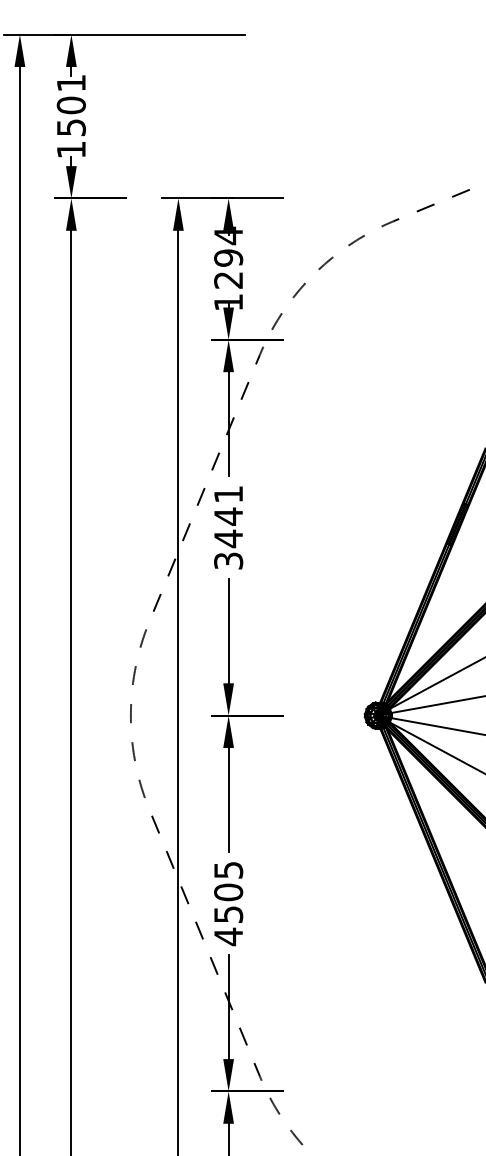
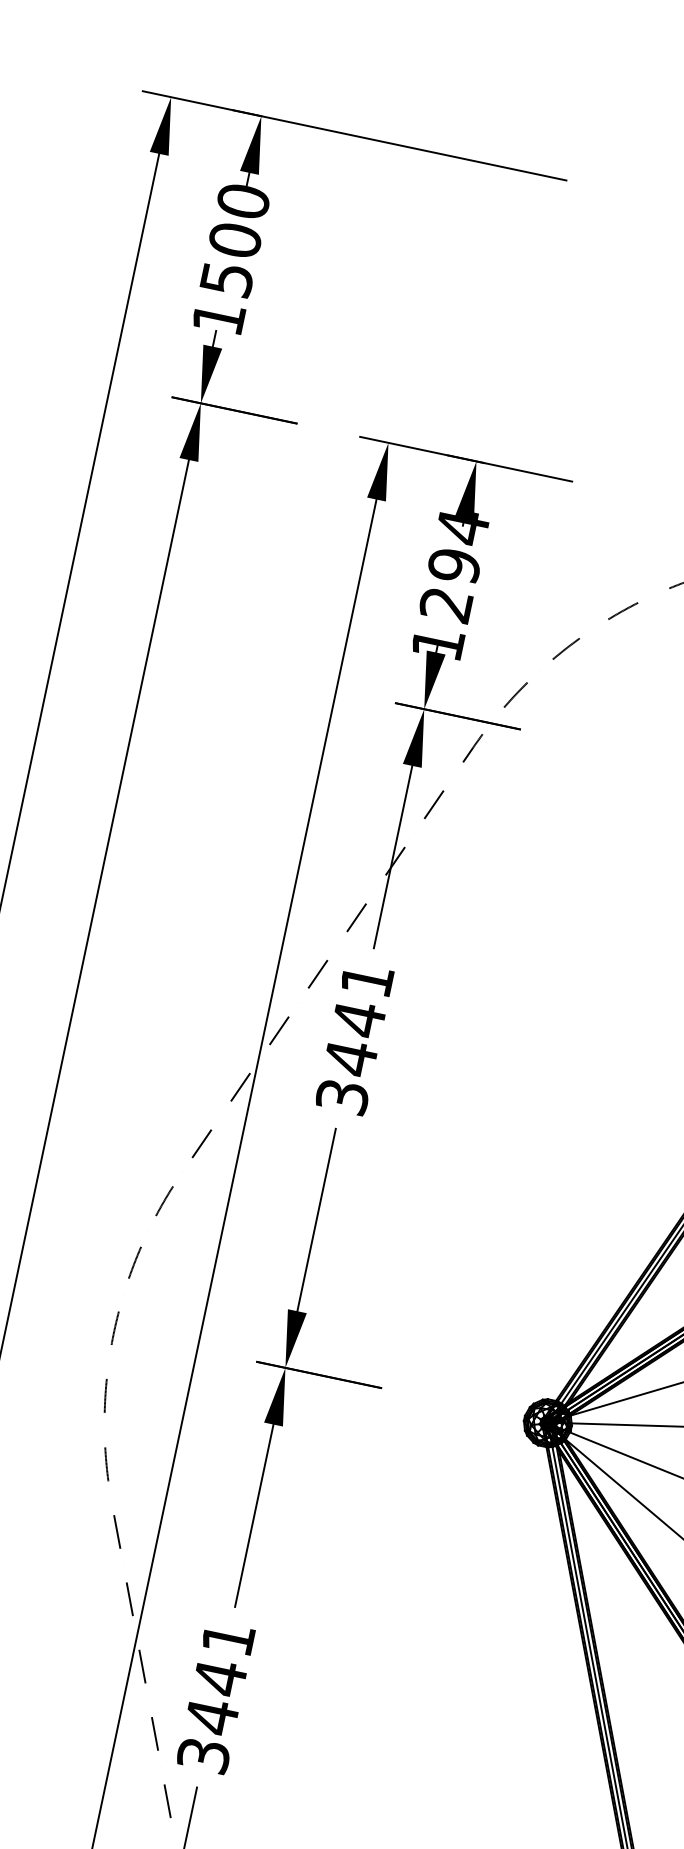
text: (70, 82) -> (242, 199), 1501 -> 1500
text: (228, 904) -> (215, 1698), 4505 -> 3441

